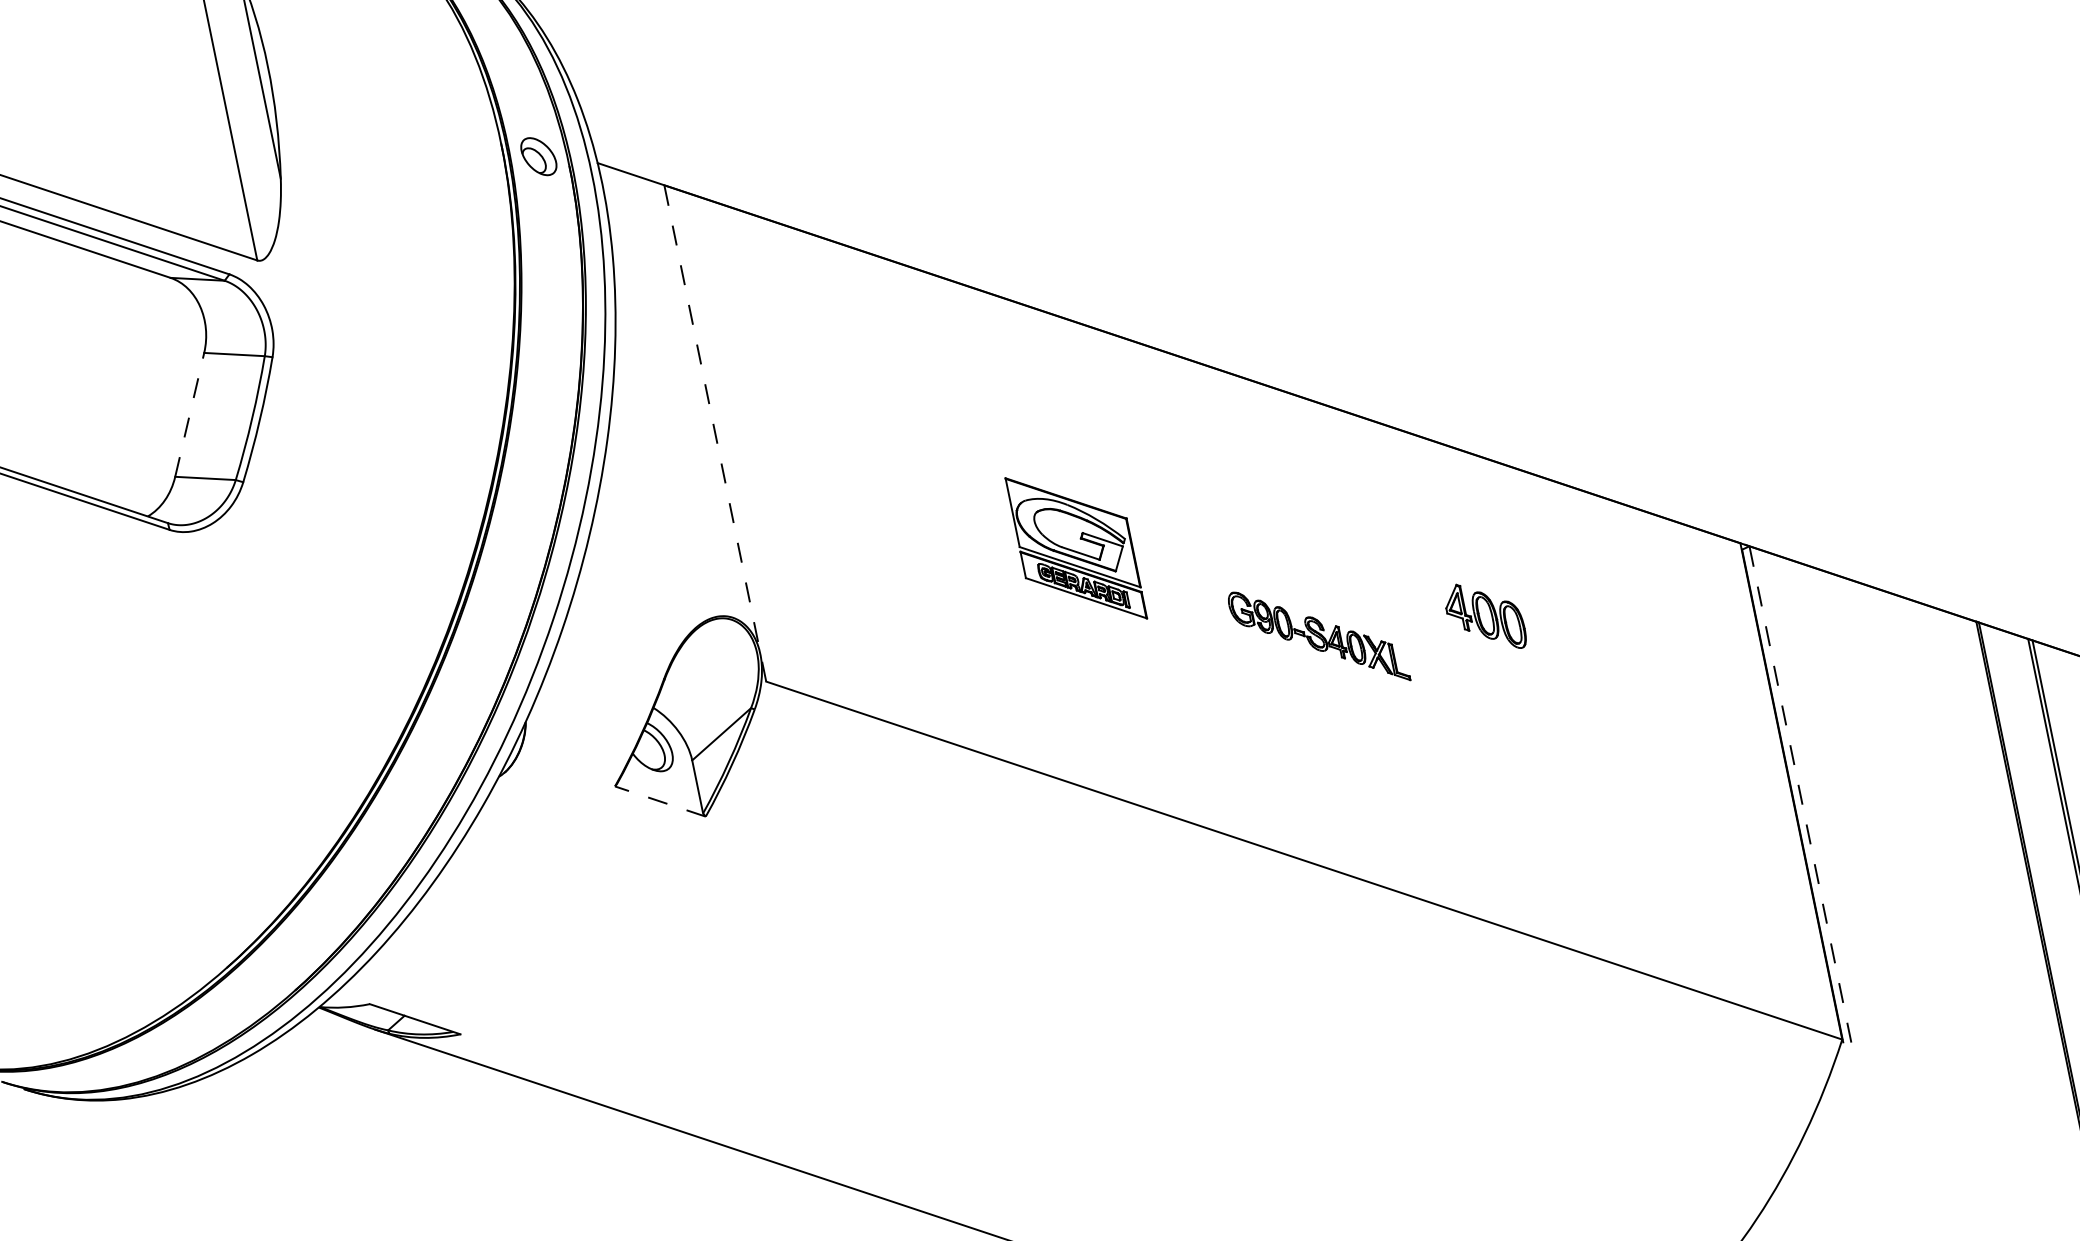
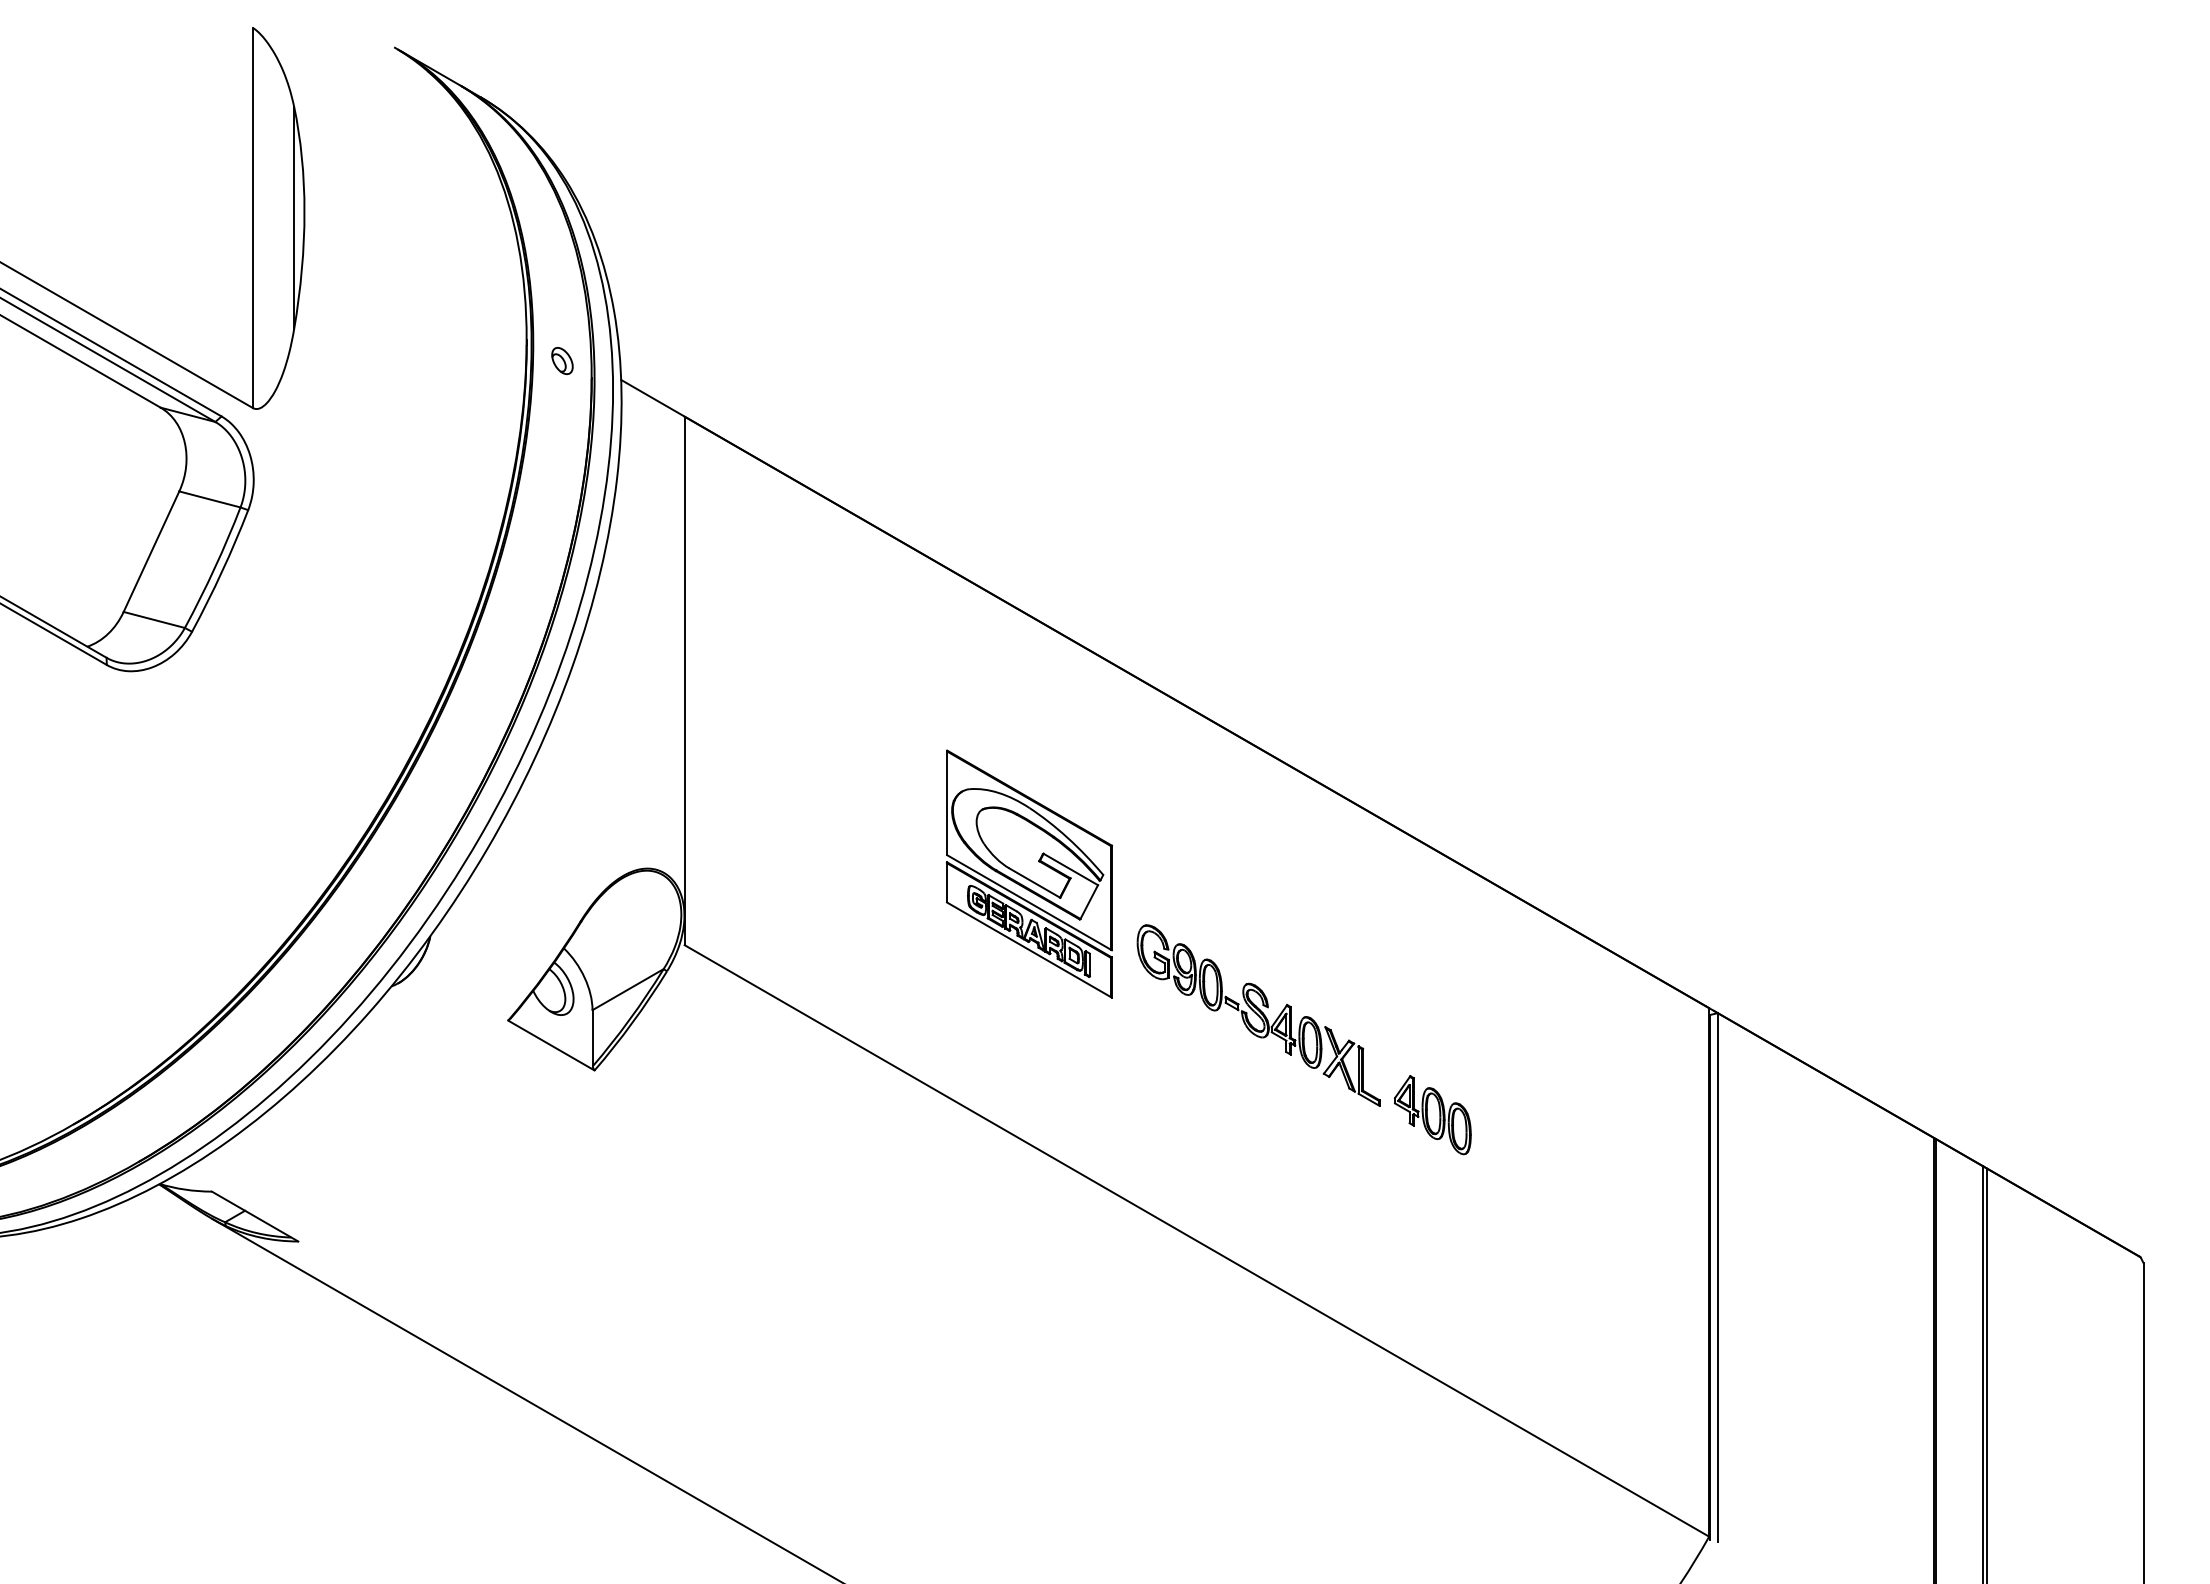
part: (538, 156) -> (562, 360), size x0.62
line: (189, 414) -> (151, 551), dashed -> solid
line: (715, 433) -> (684, 680), dashed -> solid
part: (1076, 547) -> (1029, 873), size x1.43
part: (1484, 617) -> (1432, 1115), moved
part: (1318, 637) -> (1258, 1015), size x1.43
line: (1799, 793) -> (1717, 1276), dashed -> solid
line: (660, 801) -> (551, 1045), dashed -> solid

